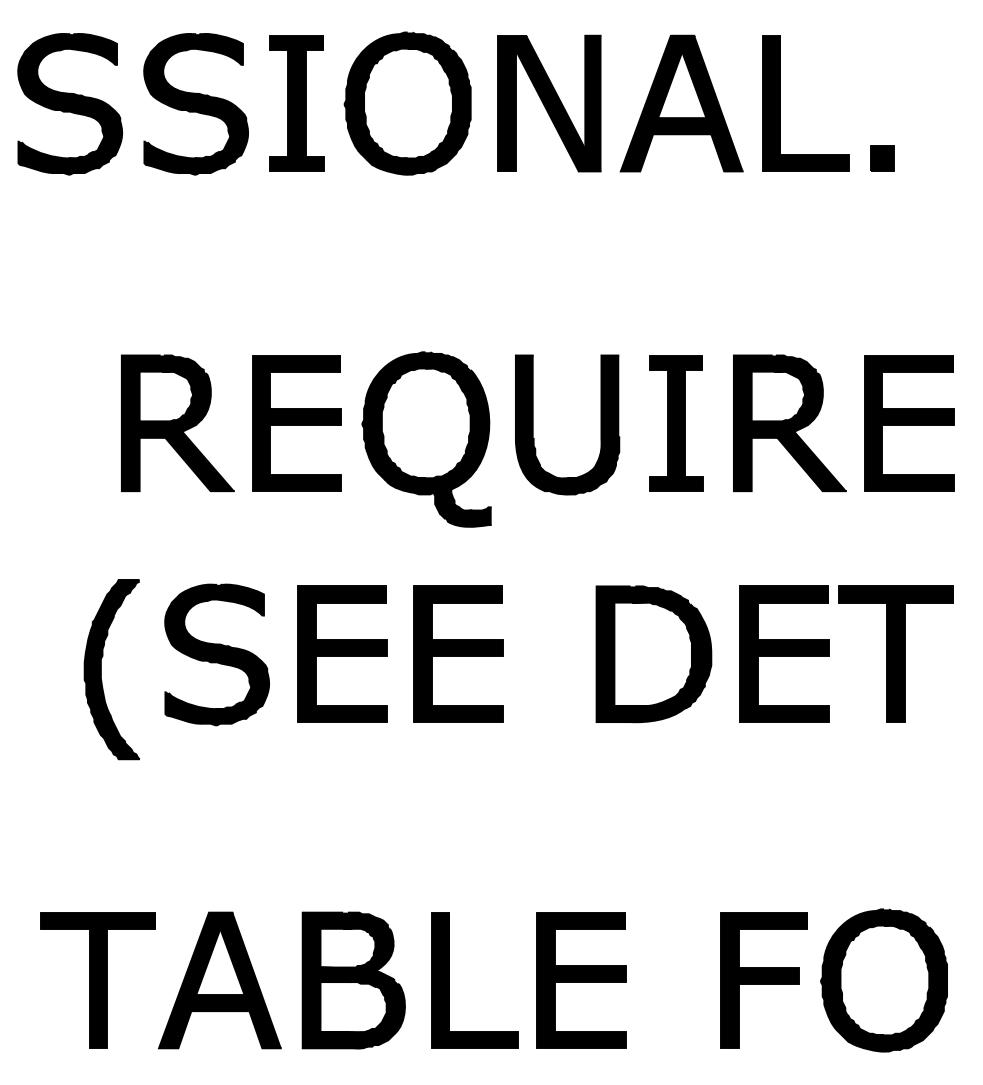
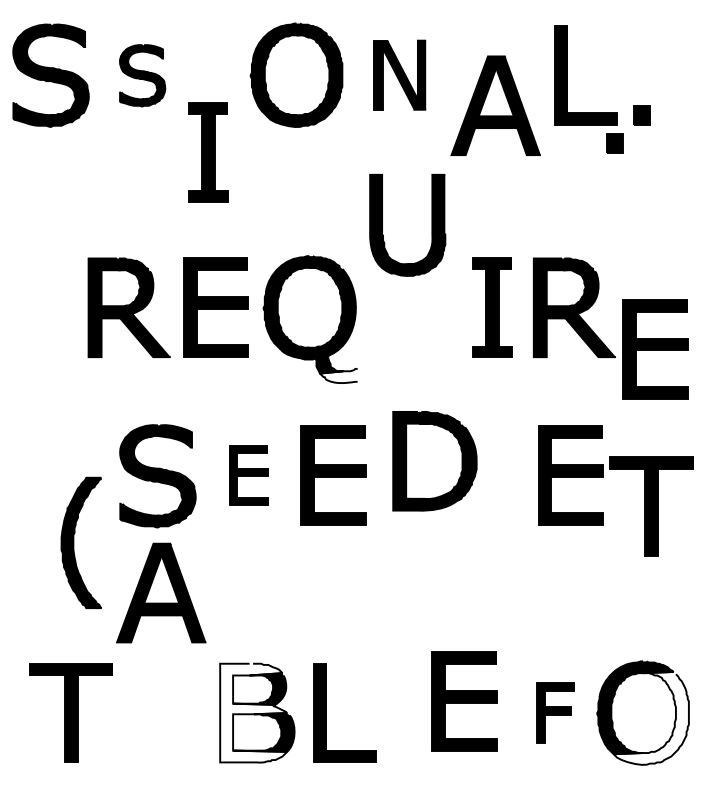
part: (296, 103) -> (208, 152), moved
part: (549, 103) -> (399, 75), size x0.7
part: (681, 103) -> (495, 105), moved
part: (195, 104) -> (142, 75), size x0.6
part: (845, 197) -> (614, 143), added
part: (909, 423) -> (655, 349), moved
part: (600, 424) -> (431, 225), moved
fill: (465, 516) -> (338, 375), removed
part: (342, 653) -> (249, 475), size x0.6
part: (895, 653) -> (651, 505), moved
part: (653, 654) -> (434, 461), moved
part: (101, 669) -> (73, 542), moved
part: (219, 980) -> (161, 593), moved
fill: (348, 980) -> (253, 713), removed
part: (581, 980) -> (464, 701), moved
part: (763, 980) -> (555, 713), size x0.6
fill: (895, 987) -> (651, 718), removed

